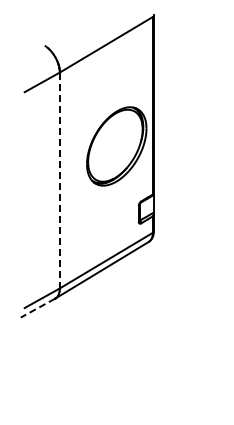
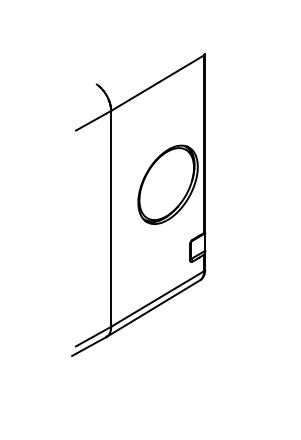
line: (60, 180) -> (111, 218), dashed -> solid
line: (38, 308) -> (89, 346), dashed -> solid

